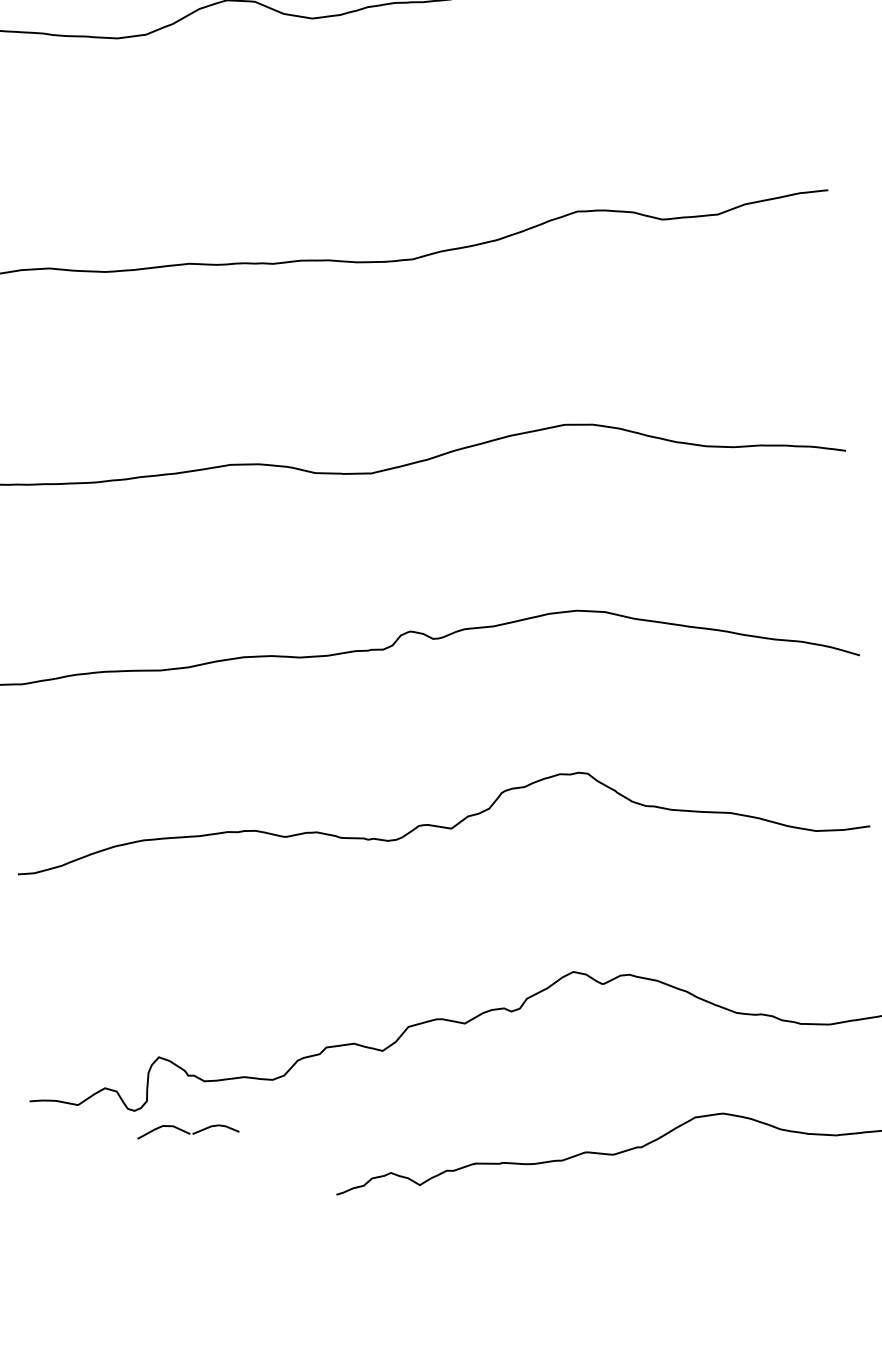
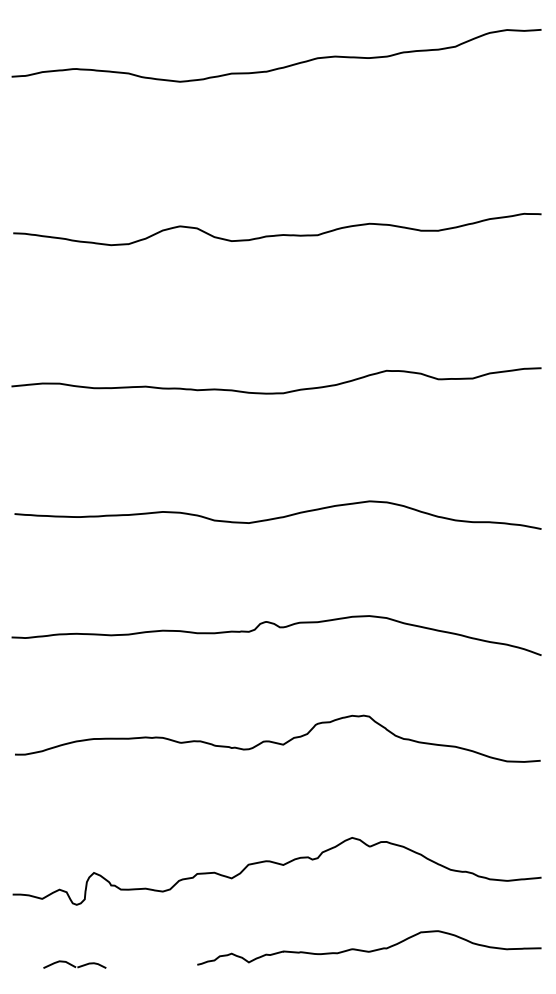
part: (187, 1129) -> (74, 964), moved

